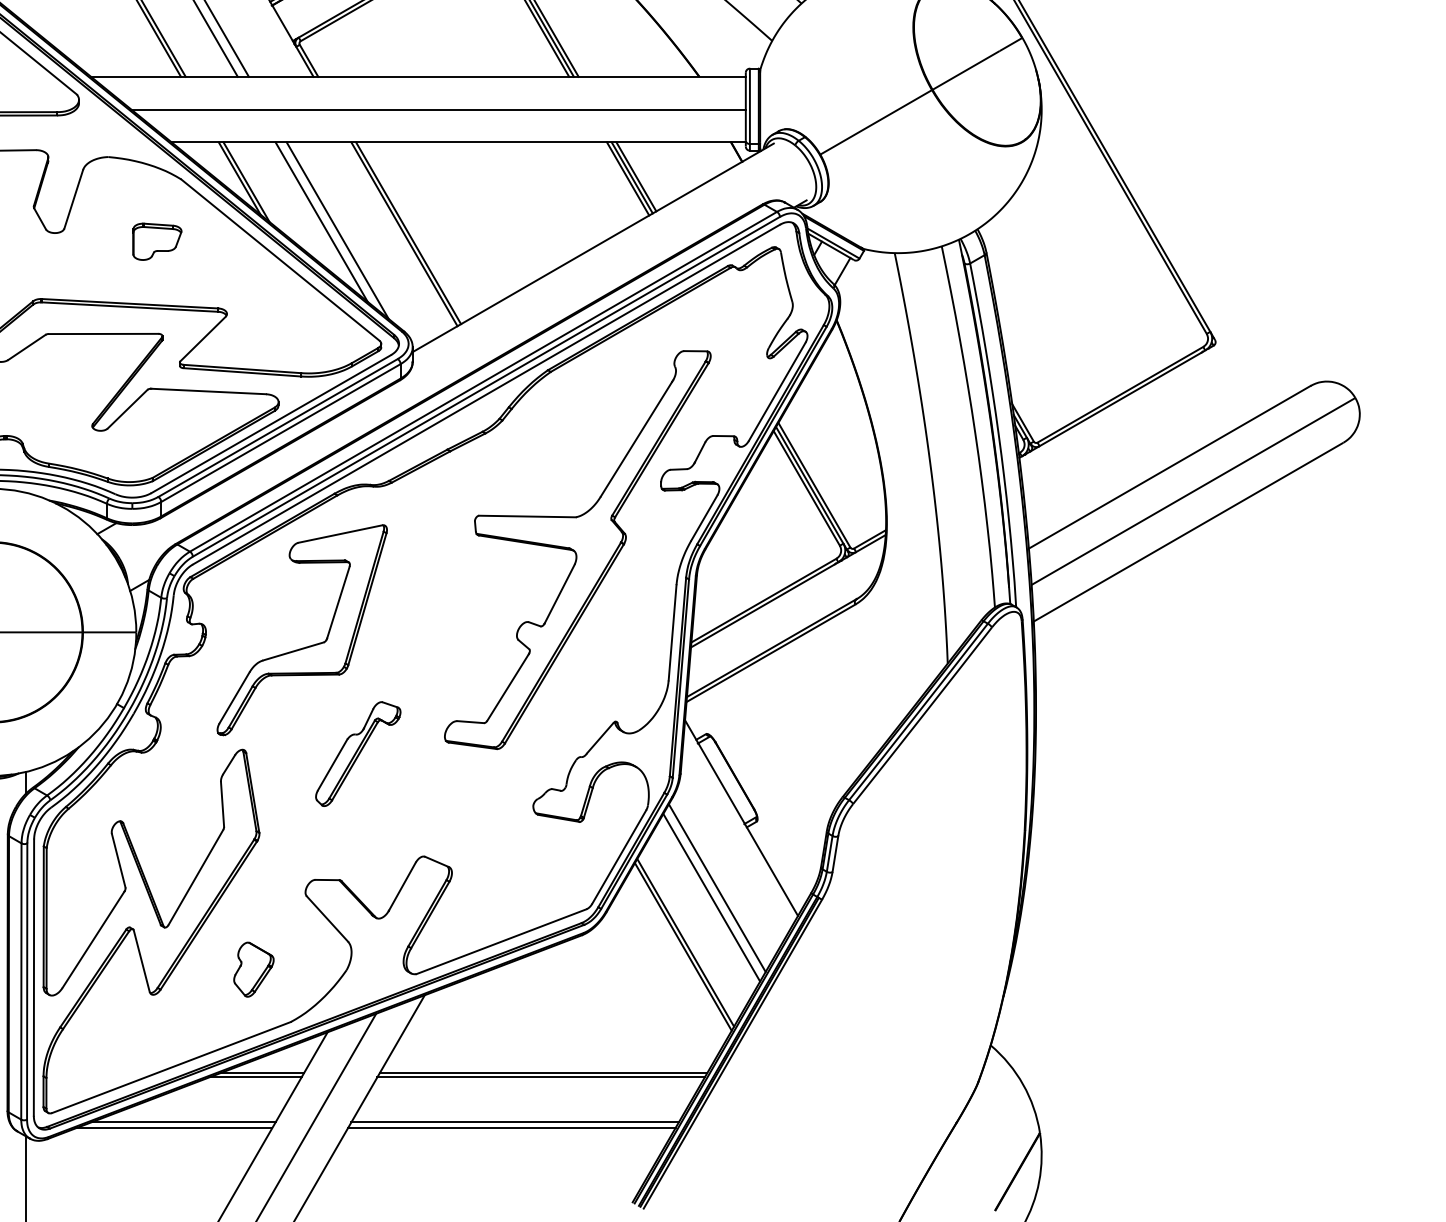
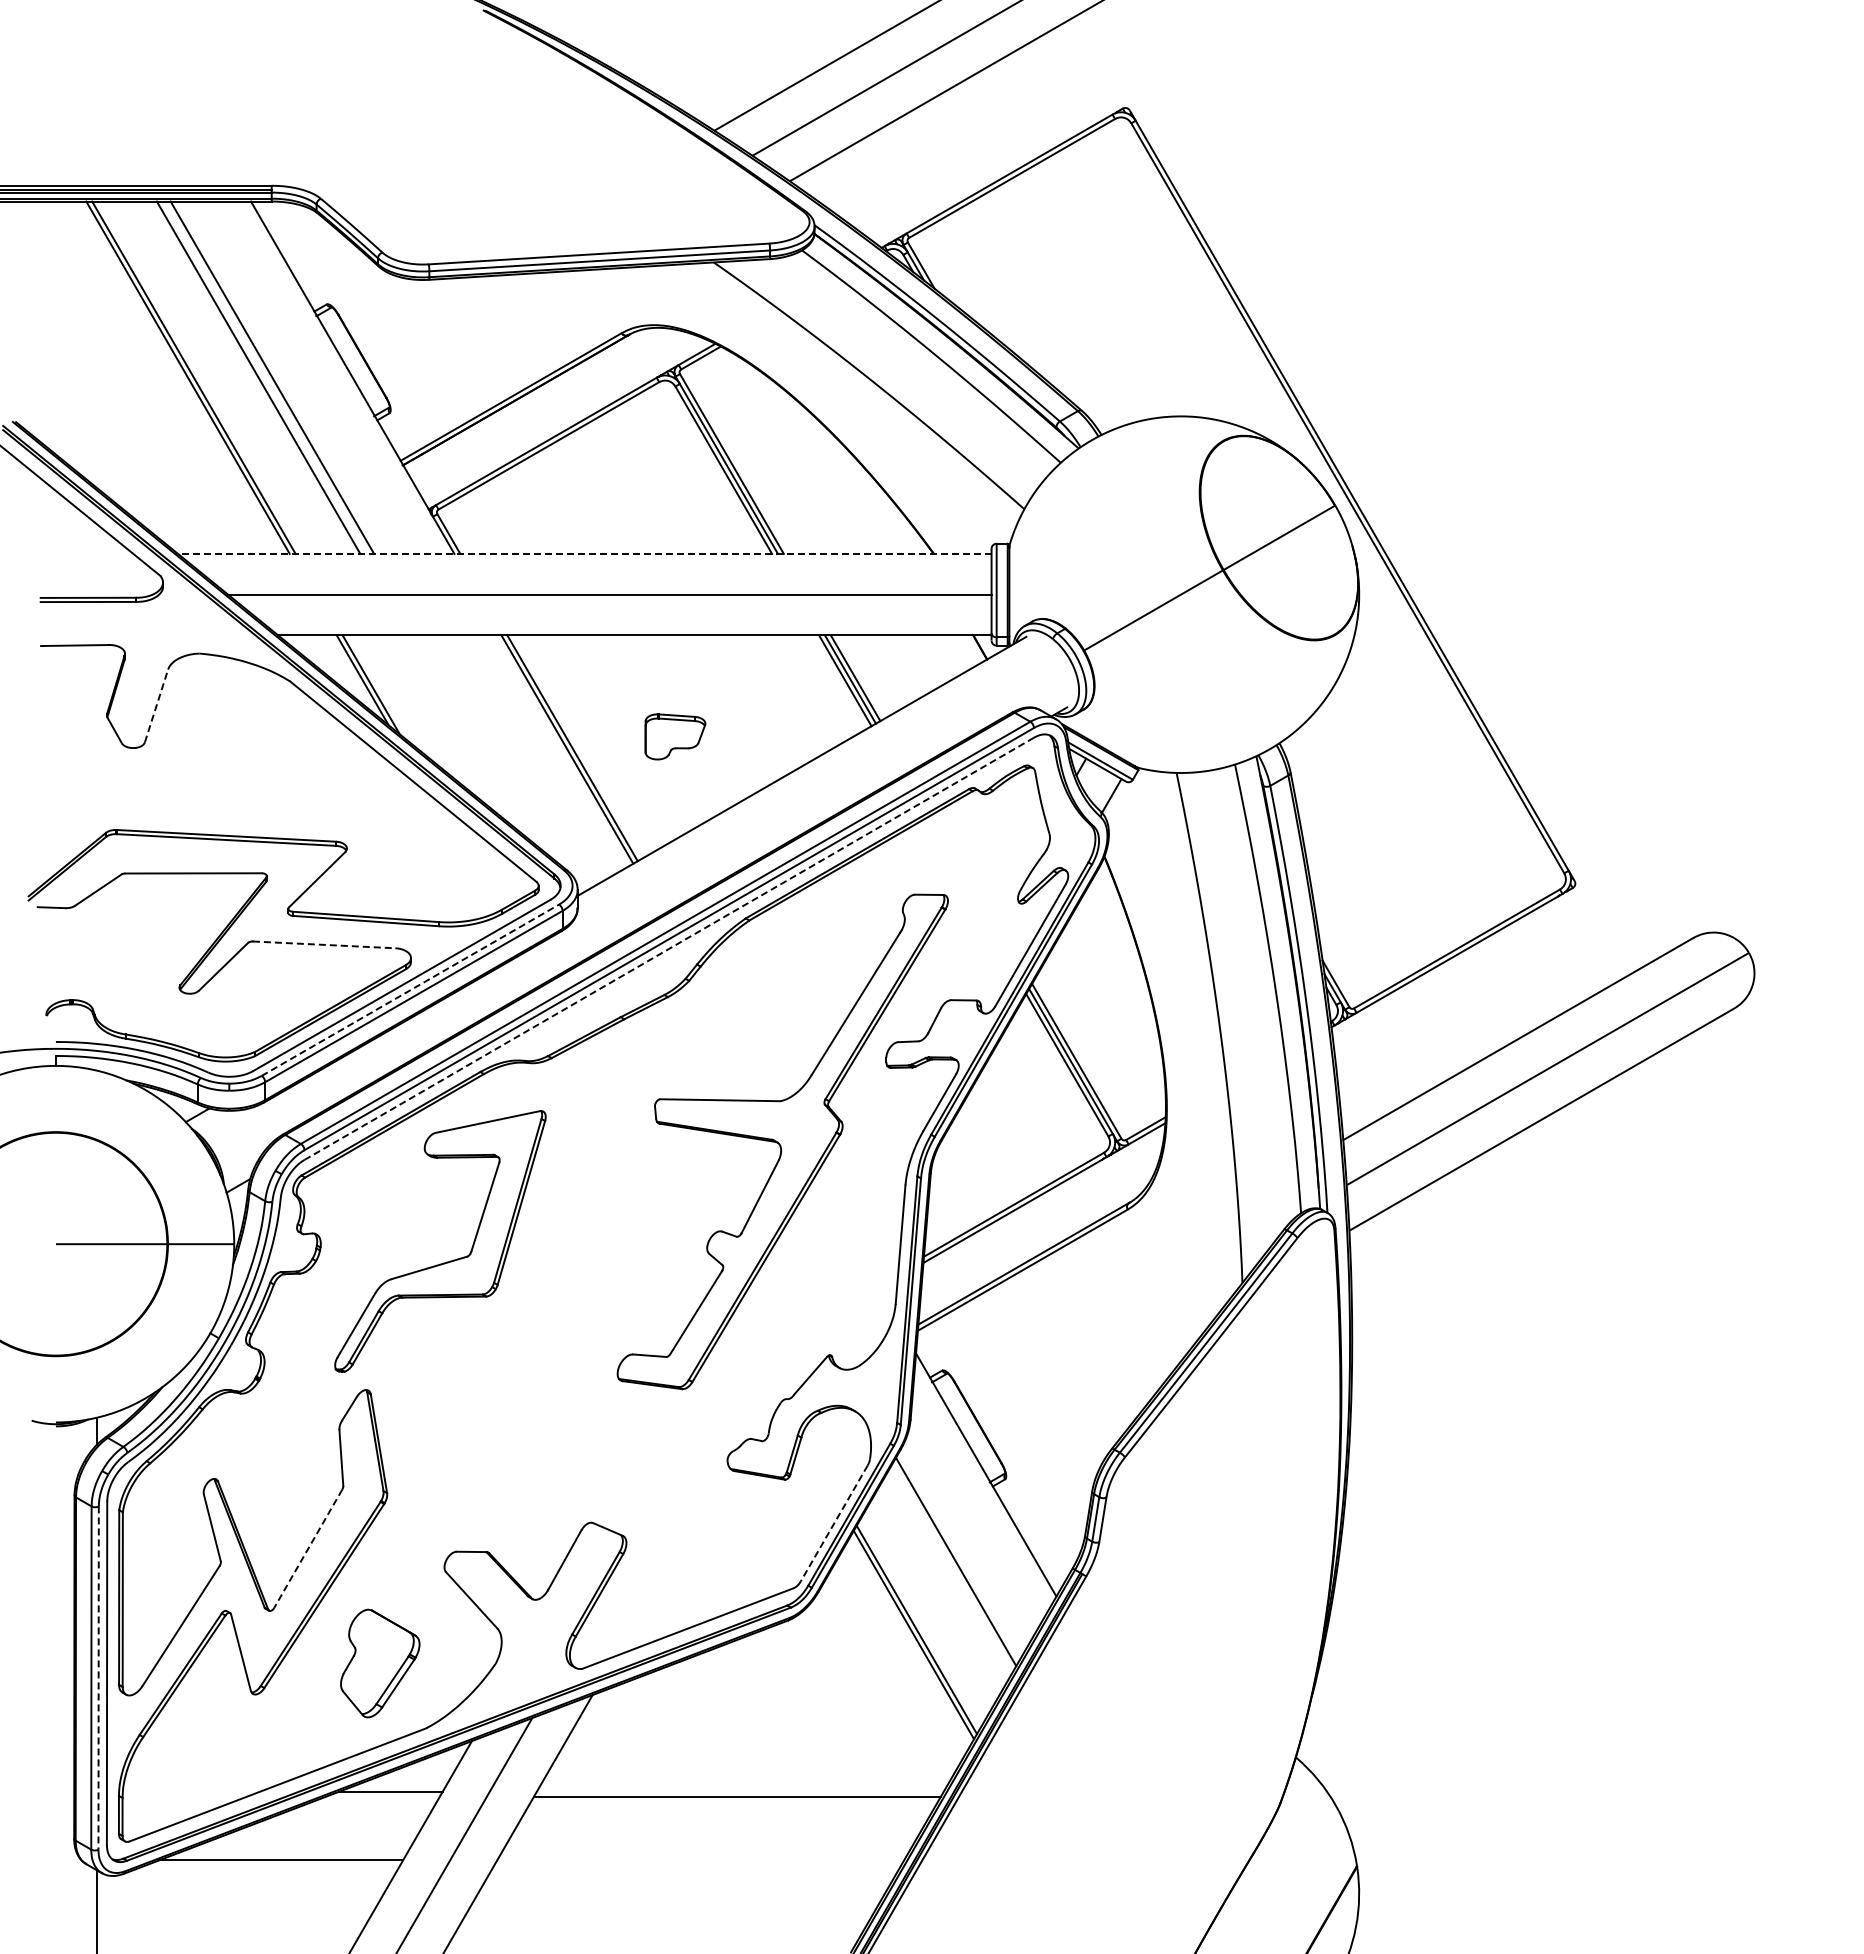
line: (418, 76) -> (584, 553), solid -> dashed
line: (73, 198) -> (156, 705), solid -> dashed
line: (321, 222) -> (464, 734), removed
line: (337, 230) -> (484, 744), removed
part: (157, 241) -> (675, 736), moved
line: (208, 391) -> (324, 944), solid -> dashed
line: (485, 395) -> (668, 949), solid -> dashed
line: (278, 428) -> (410, 990), solid -> dashed
part: (357, 754) -> (509, 1395), removed
line: (619, 857) -> (834, 1523), solid -> dashed
line: (196, 878) -> (308, 1549), solid -> dashed
line: (711, 897) -> (949, 1573), removed
part: (254, 969) -> (380, 1662), size x1.6
line: (27, 981) -> (98, 1678), solid -> dashed
line: (542, 1072) -> (739, 1791), removed
line: (255, 1076) -> (382, 1796), removed
line: (183, 1121) -> (292, 1852), removed
line: (514, 1121) -> (704, 1852), removed
line: (511, 1128) -> (700, 1860), removed

